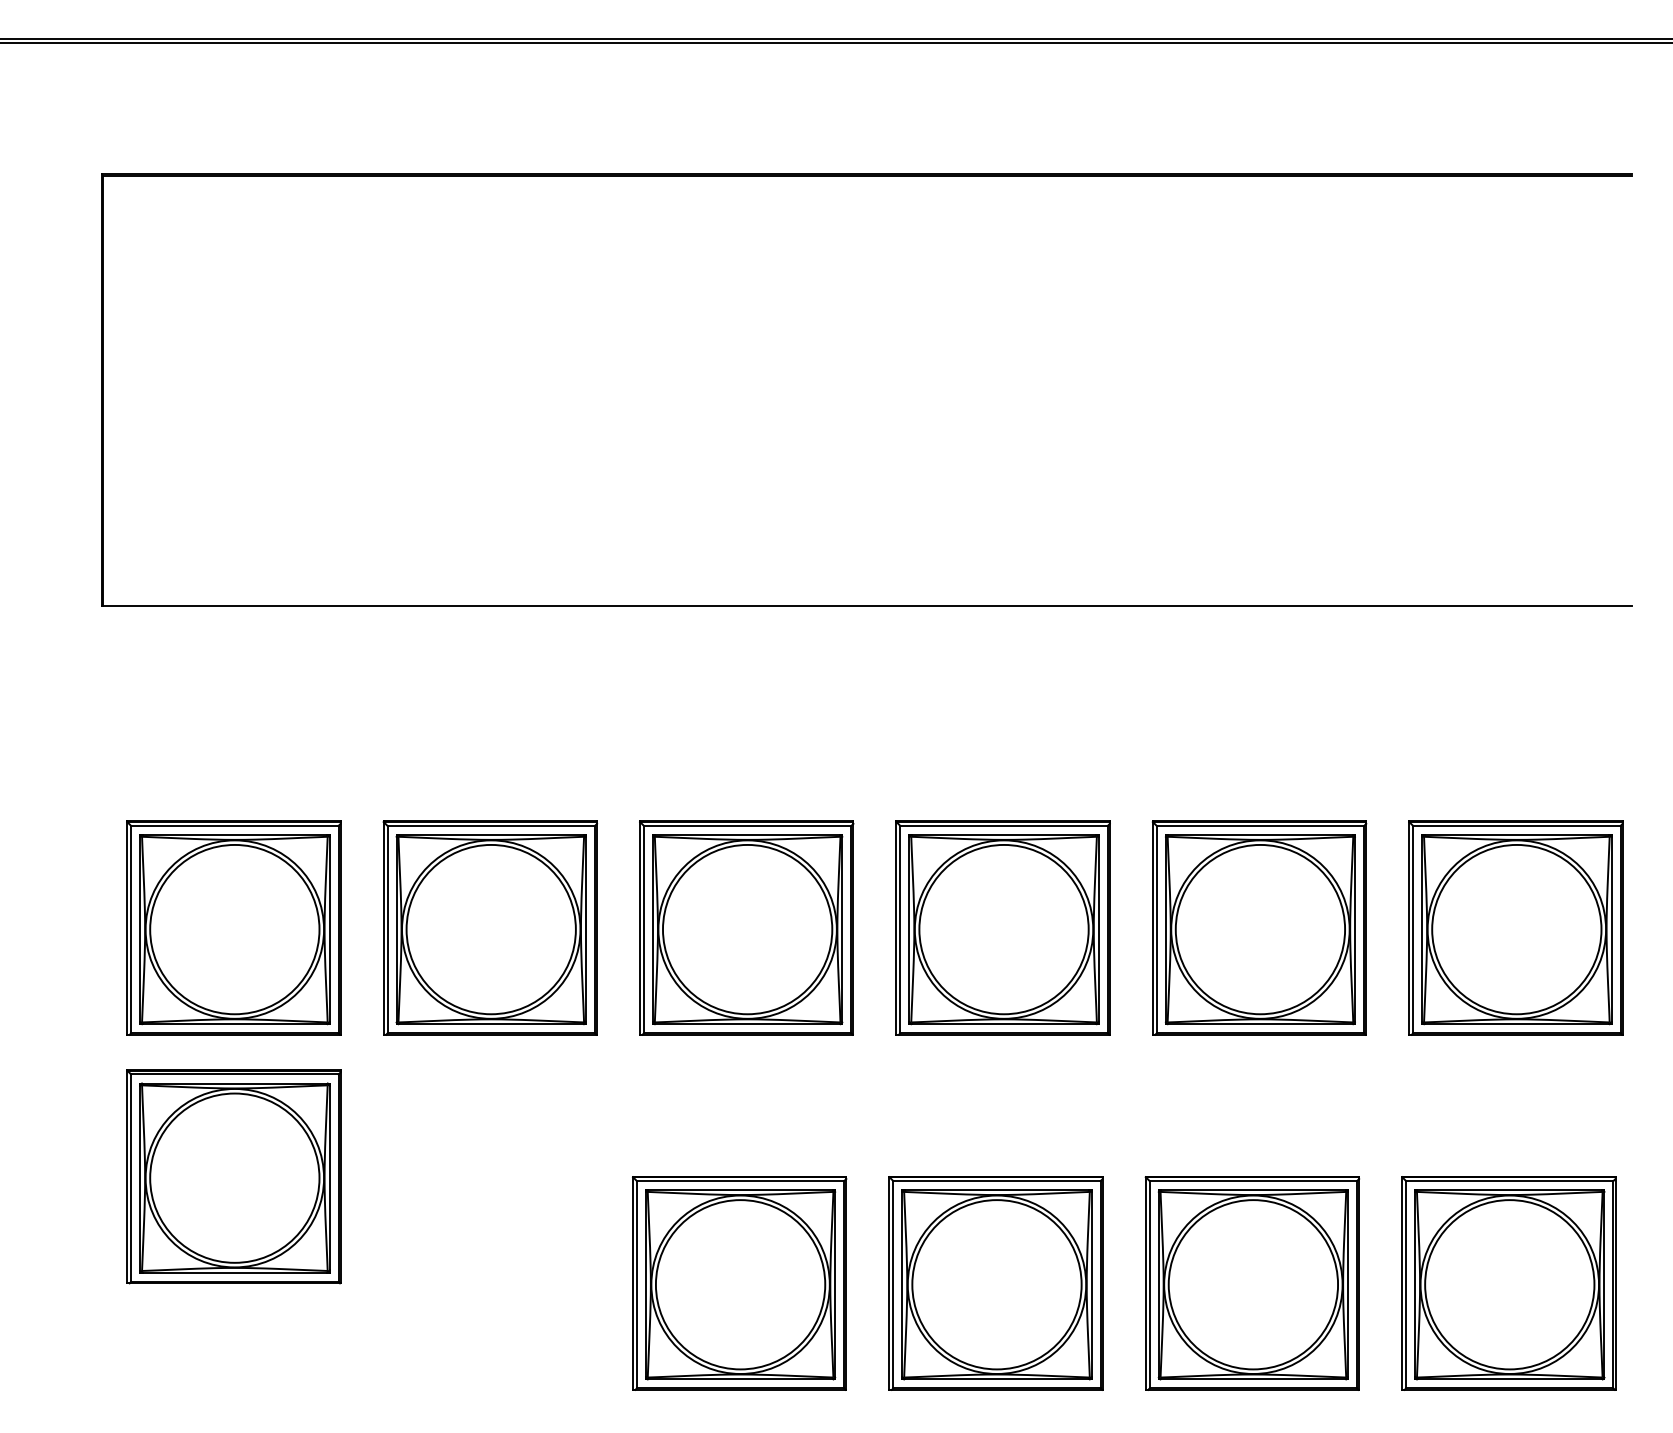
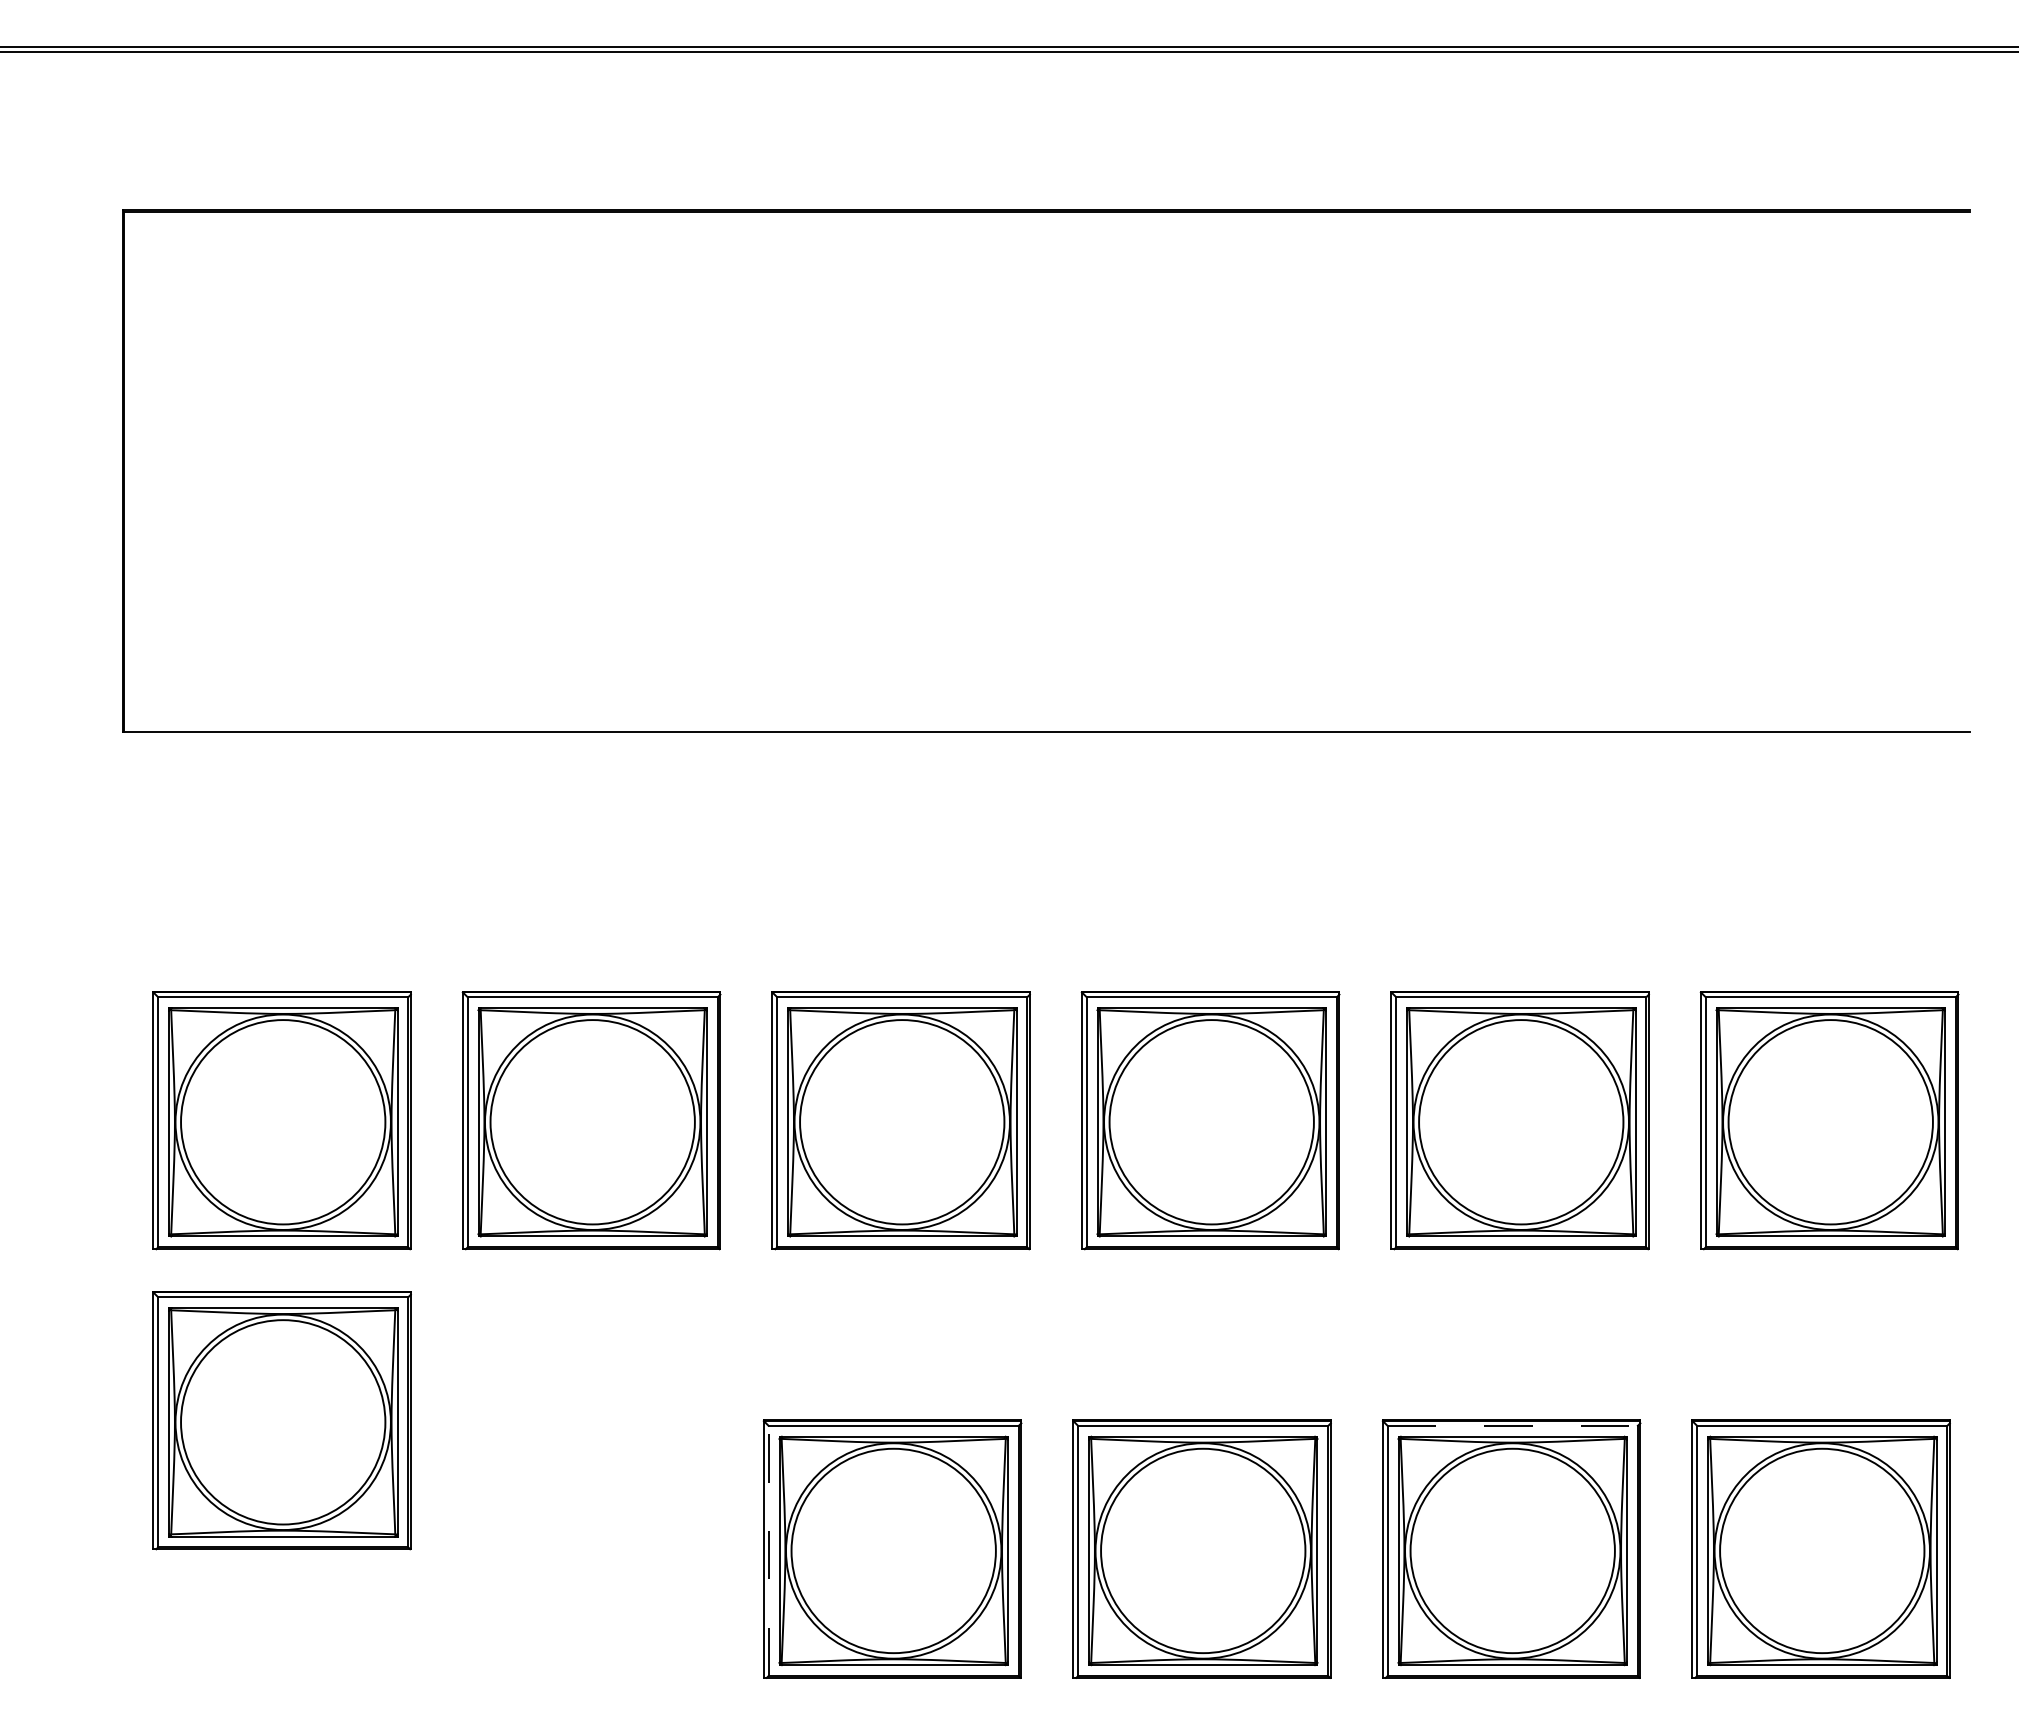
line: (1254, 1180) -> (1513, 1425), solid -> dashed
line: (636, 1284) -> (768, 1550), solid -> dashed

